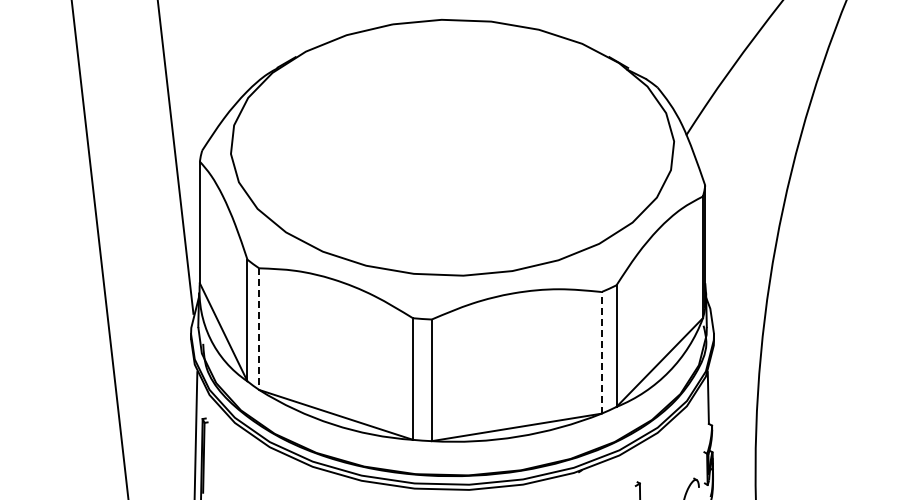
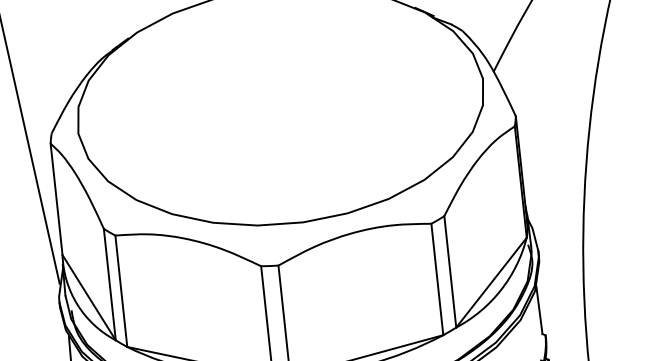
line: (259, 329) -> (121, 291), dashed -> solid
line: (601, 352) -> (437, 279), dashed -> solid

